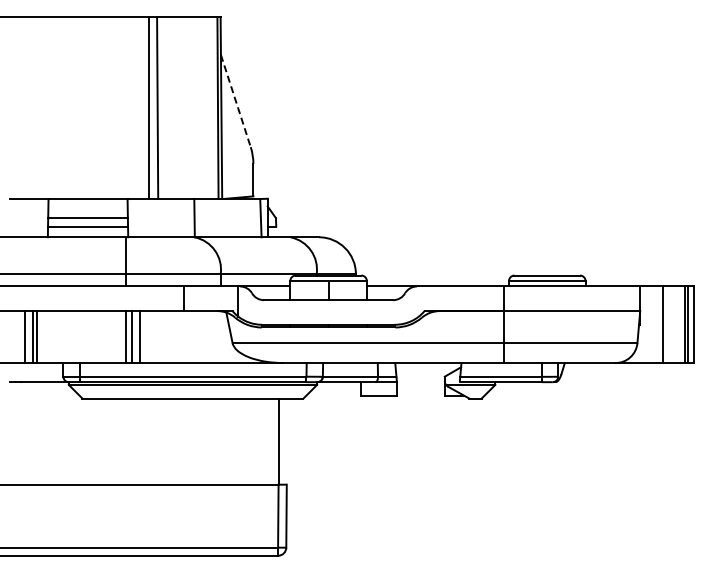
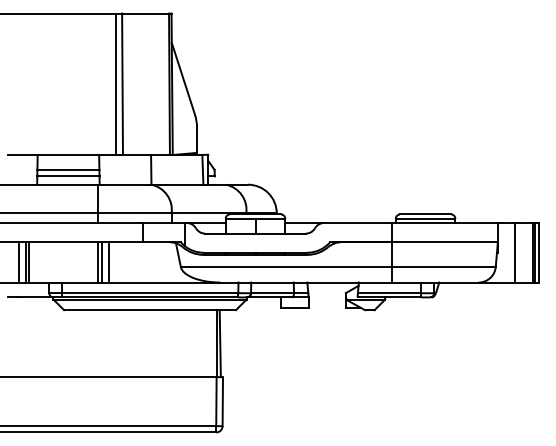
line: (236, 101) -> (183, 79), dashed -> solid
line: (283, 441) -> (220, 343), added

